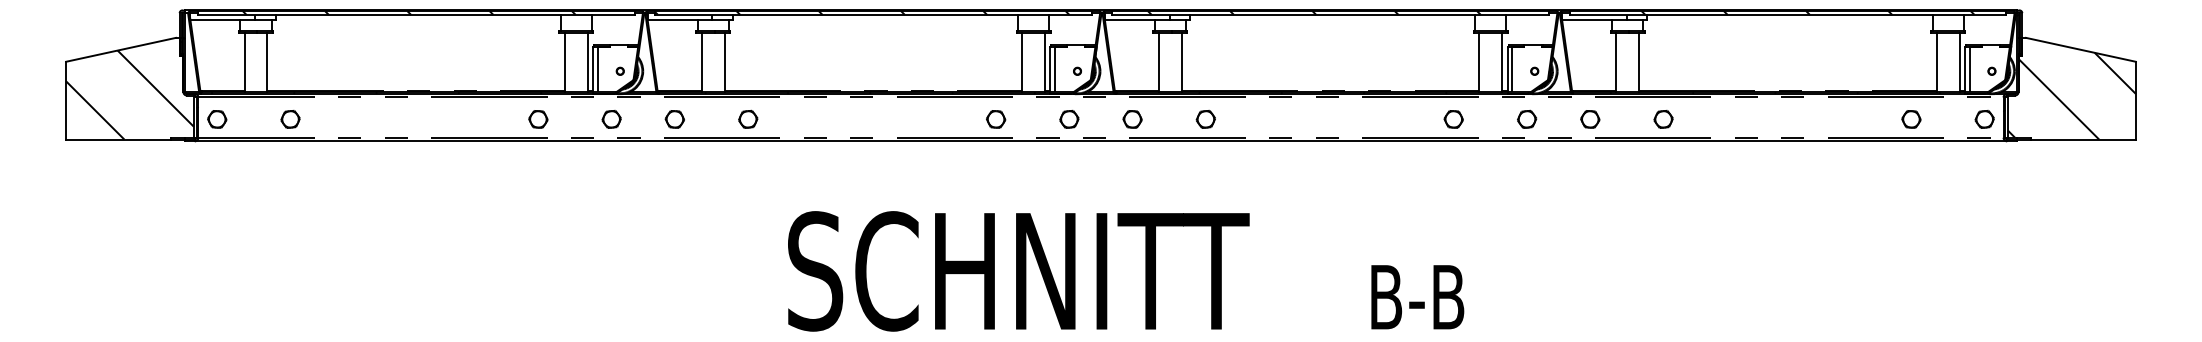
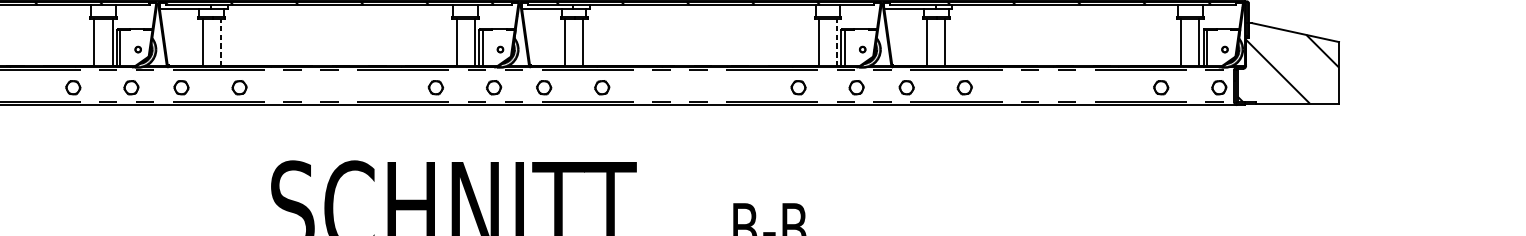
line: (724, 62) -> (220, 42), solid -> dashed
line: (1502, 62) -> (837, 42), solid -> dashed

